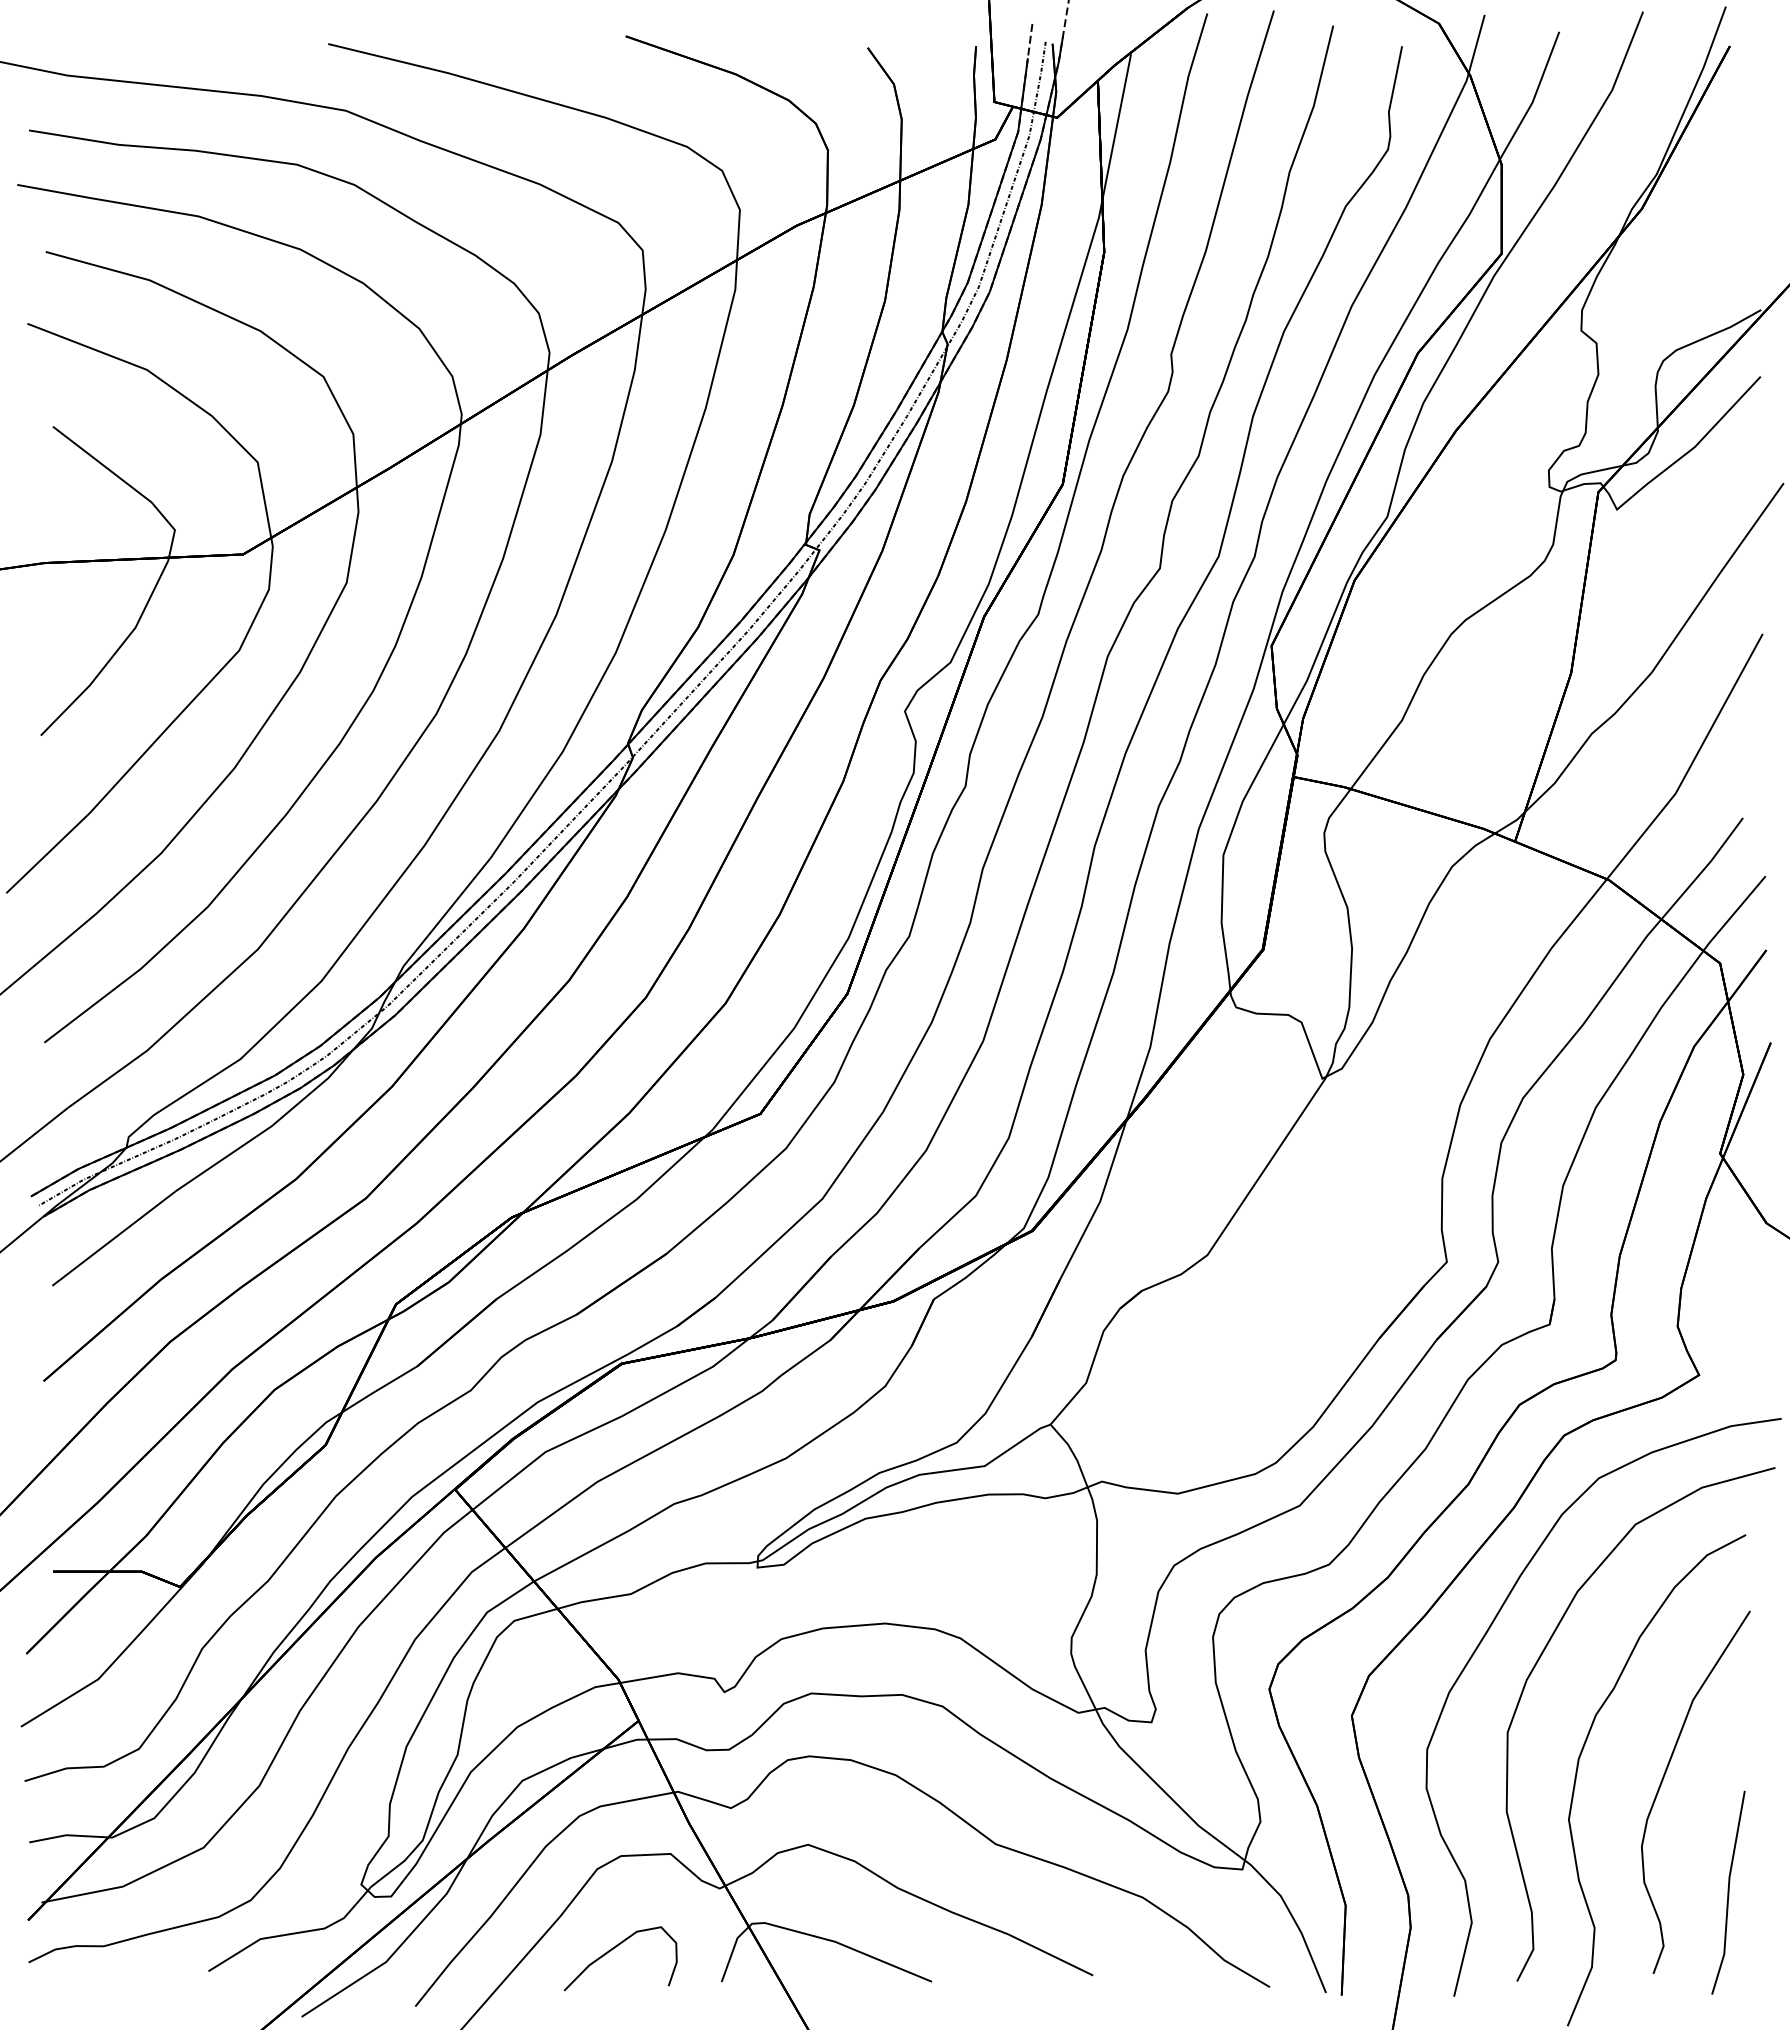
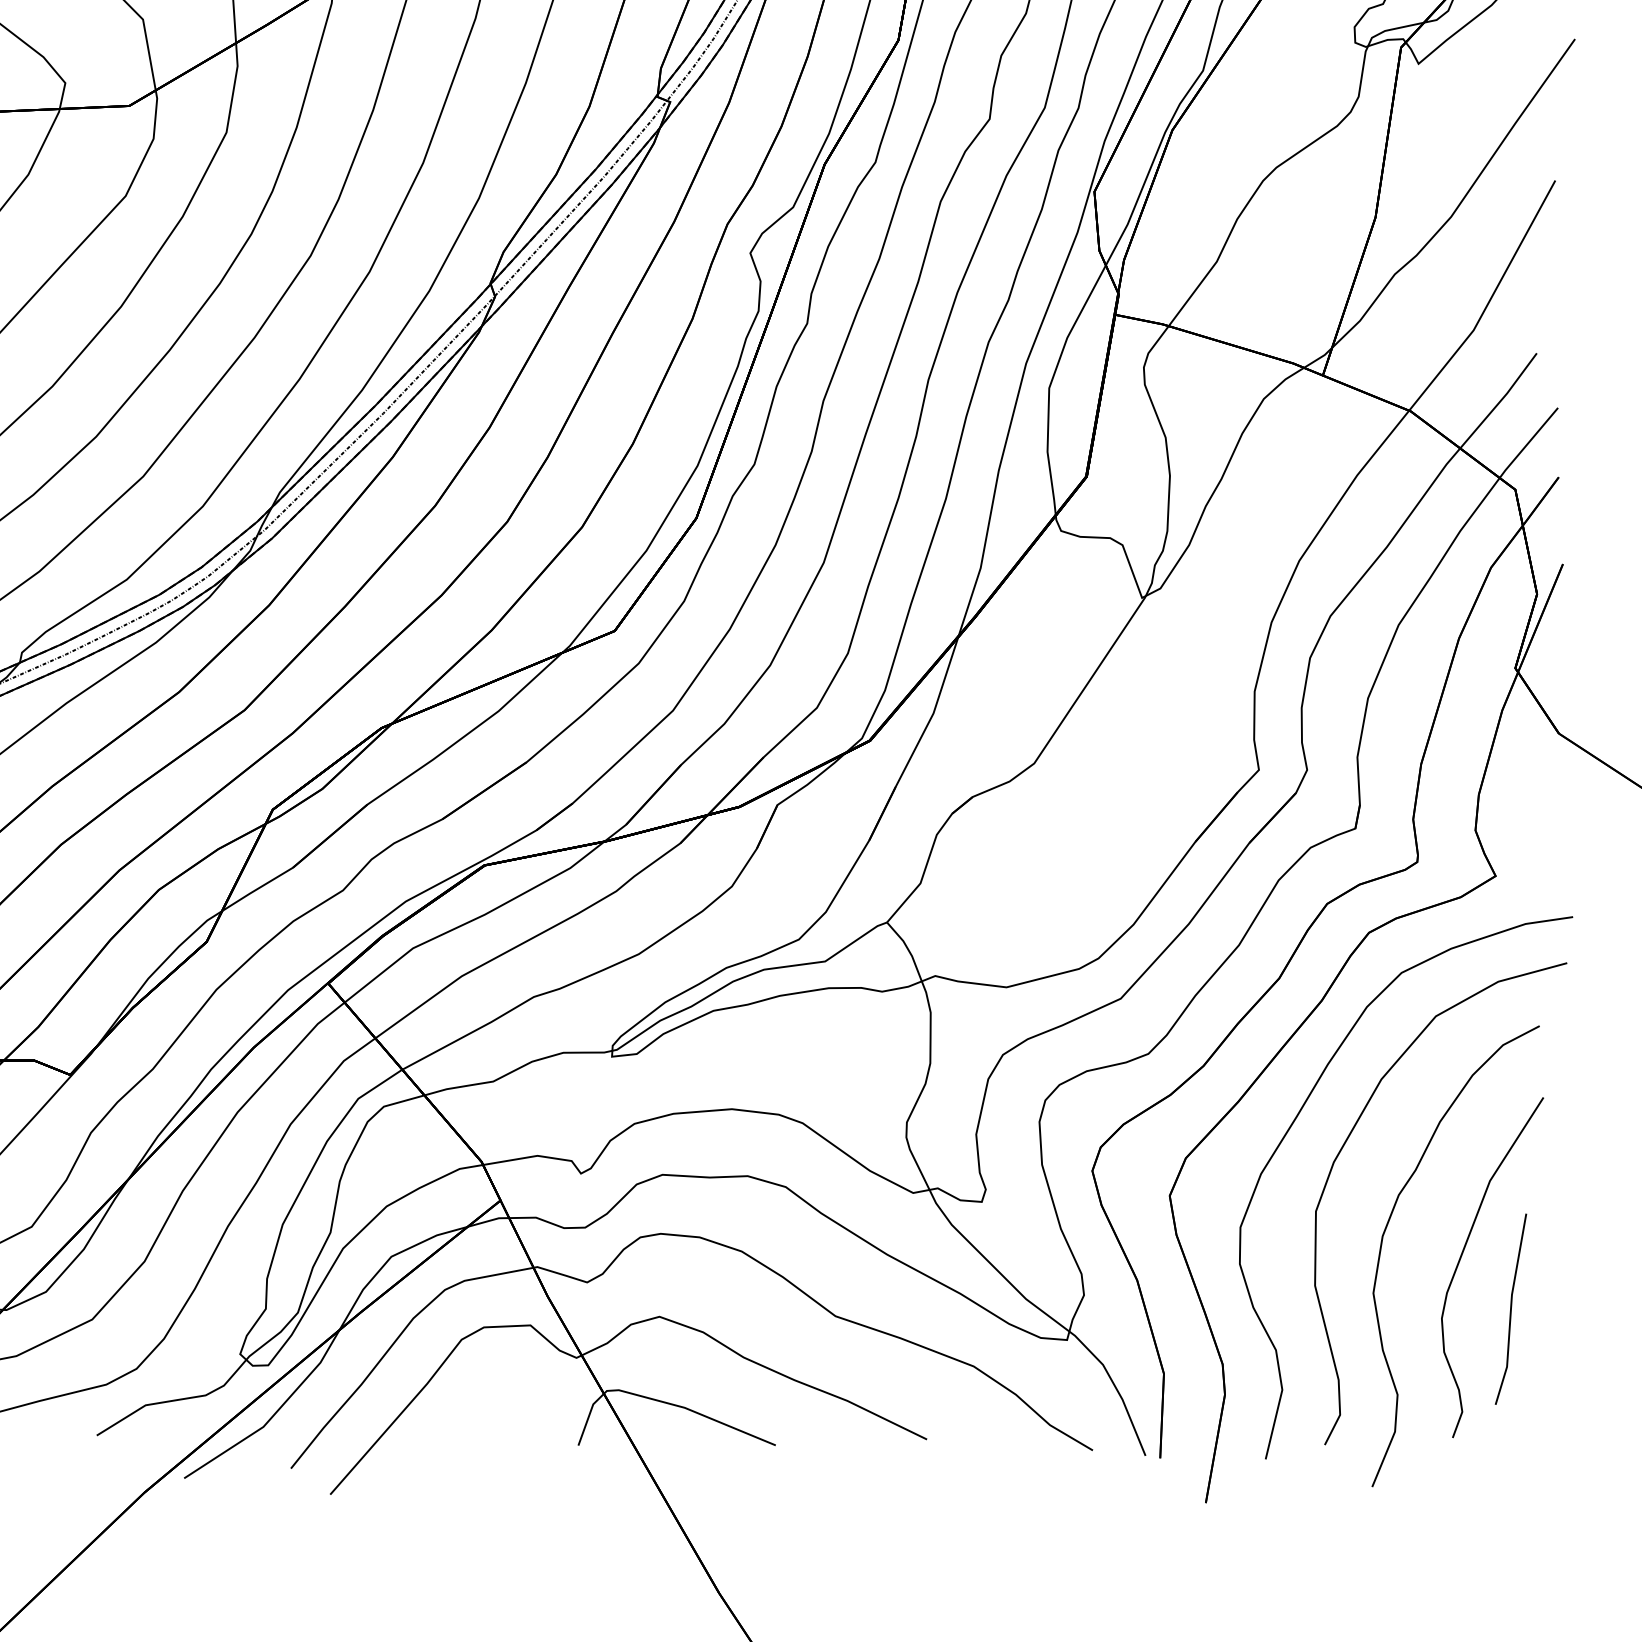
line: (1728, 1892) -> (1511, 1309), moved
curve: (612, 1950) -> (475, 1416), removed

